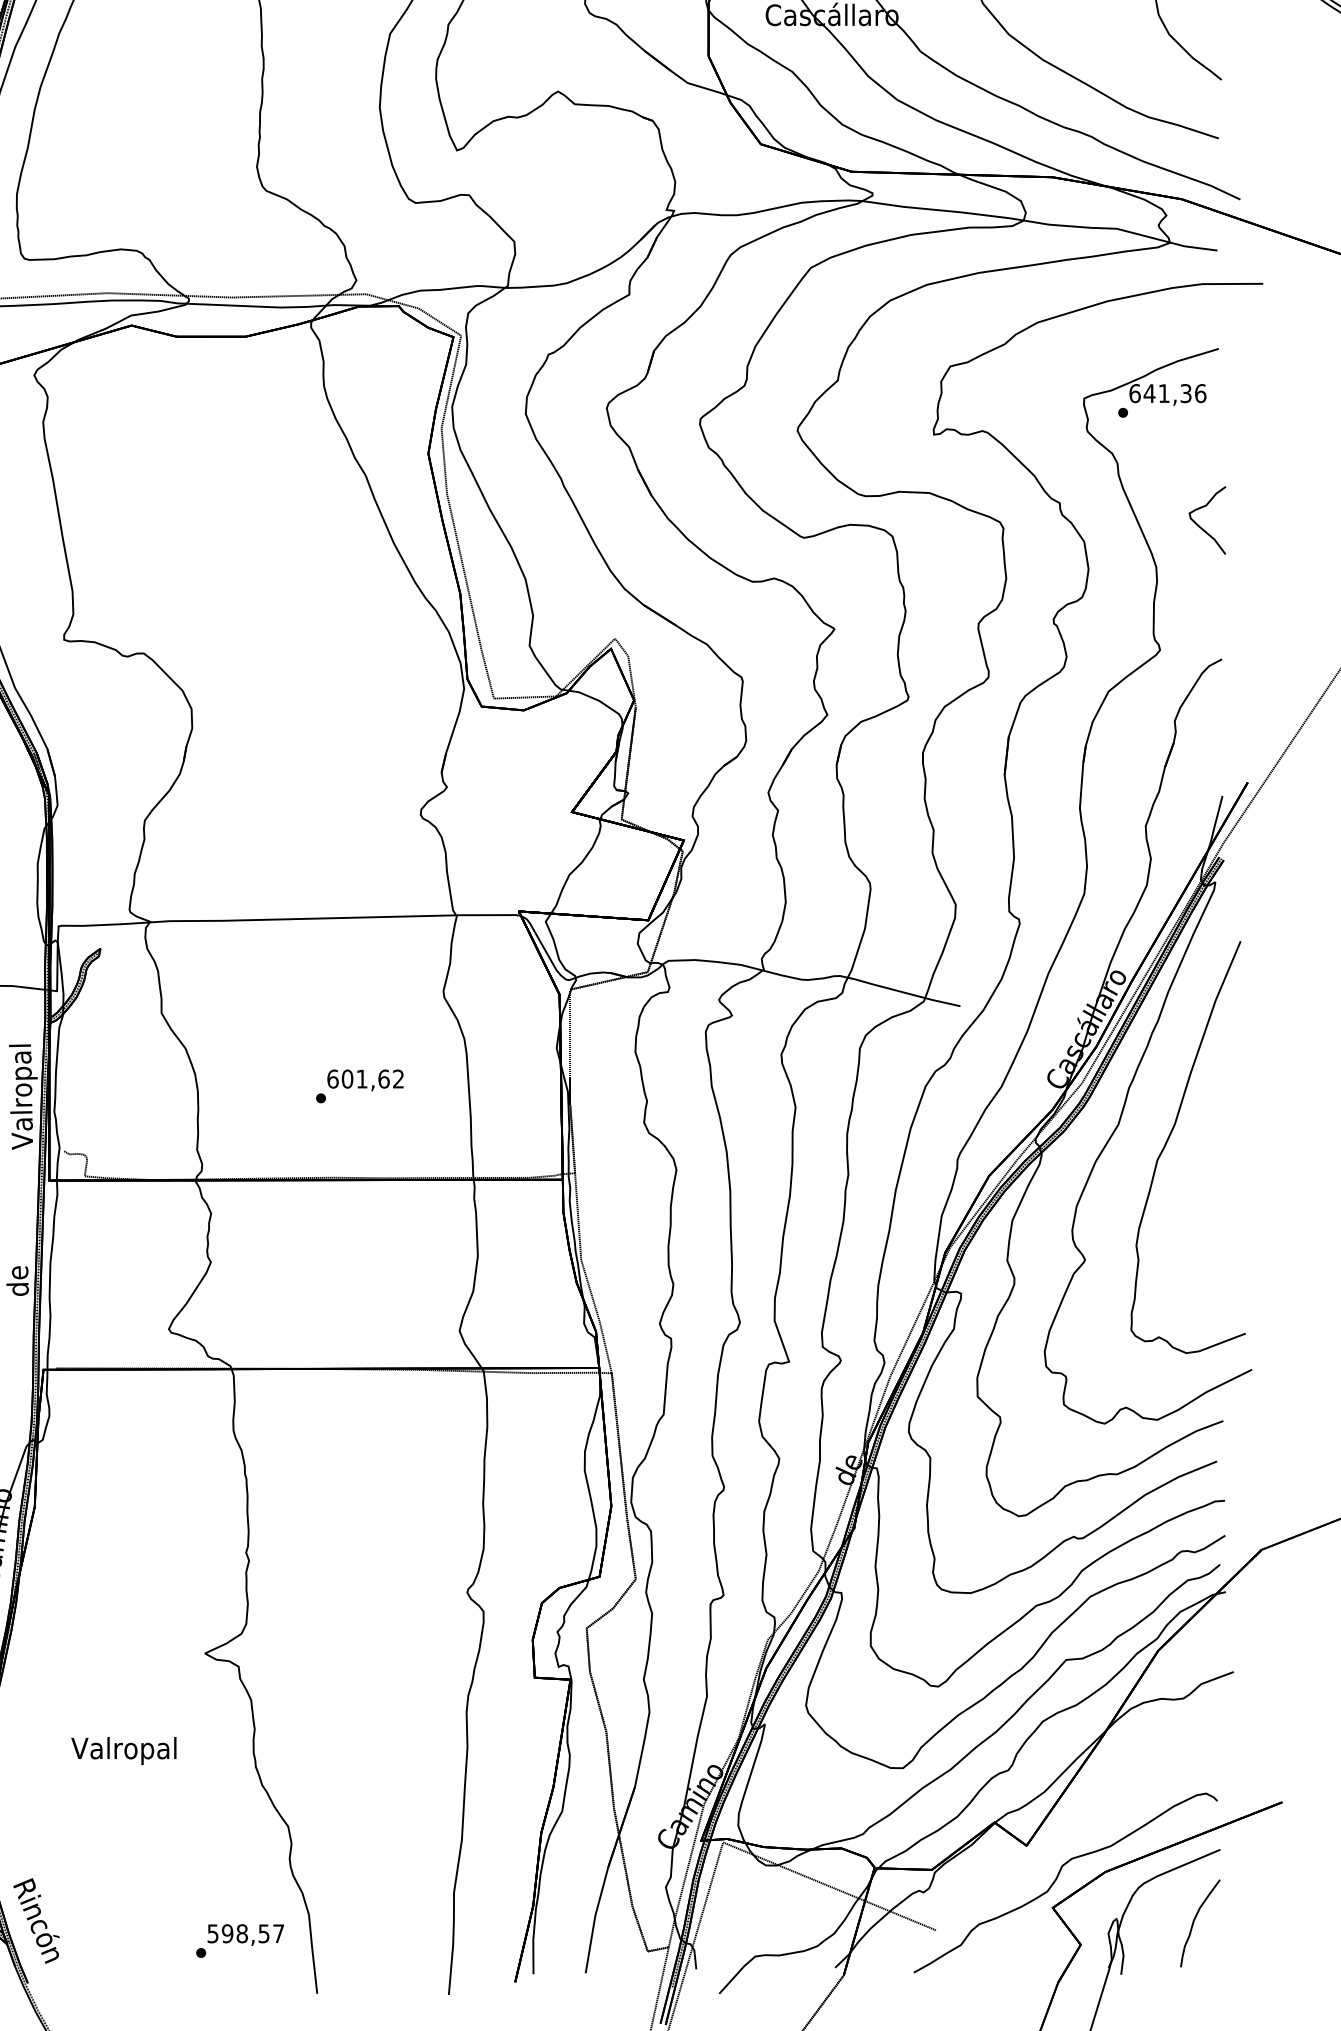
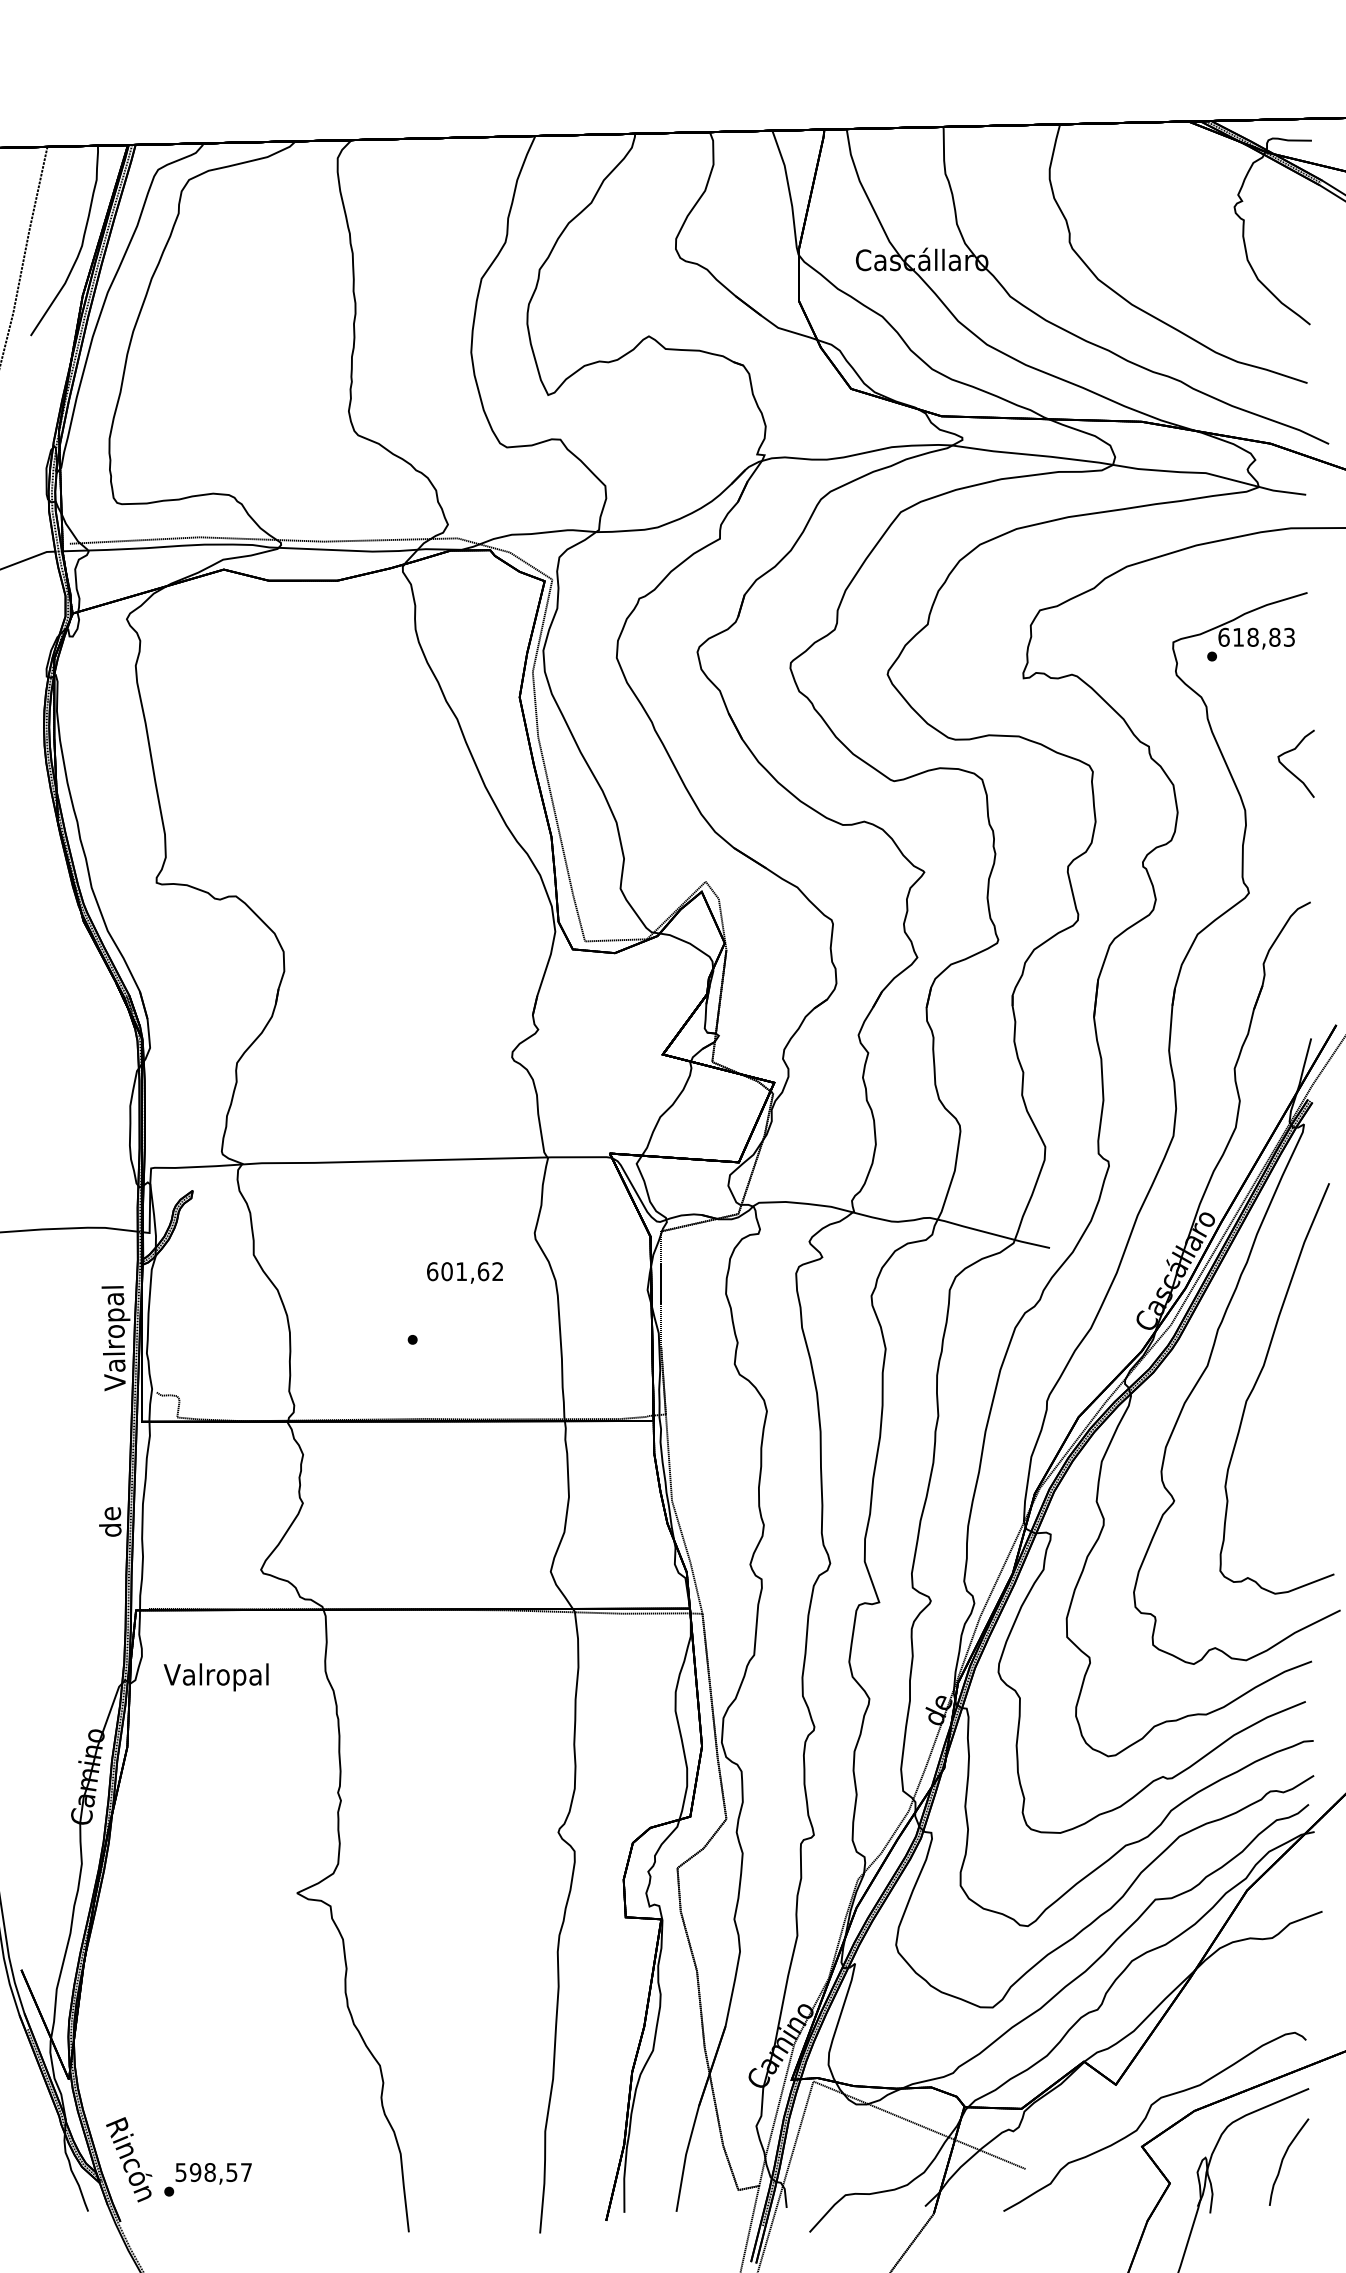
text: (1174, 392) -> (1263, 636), 641,36 -> 618,83
text: (364, 1079) -> (464, 1272), moved
text: (123, 1751) -> (215, 1677), moved
text: (239, 1940) -> (207, 2179), moved

